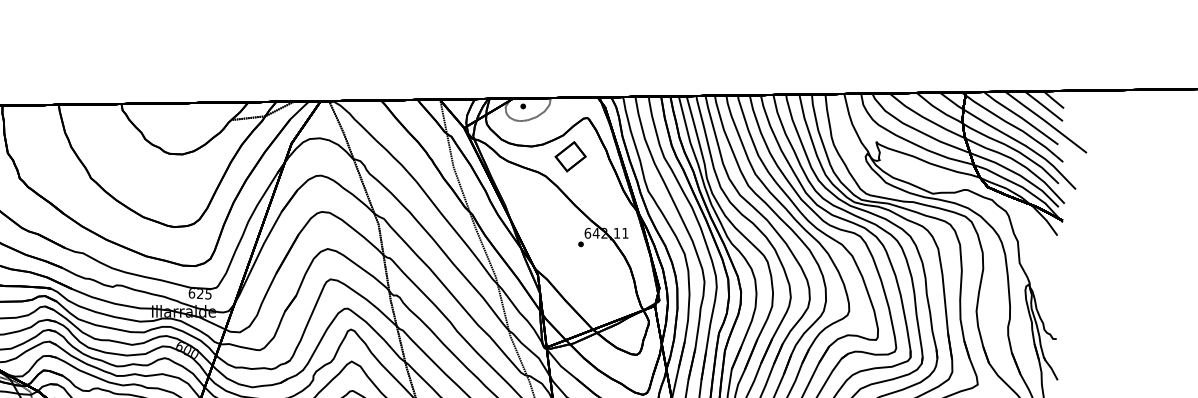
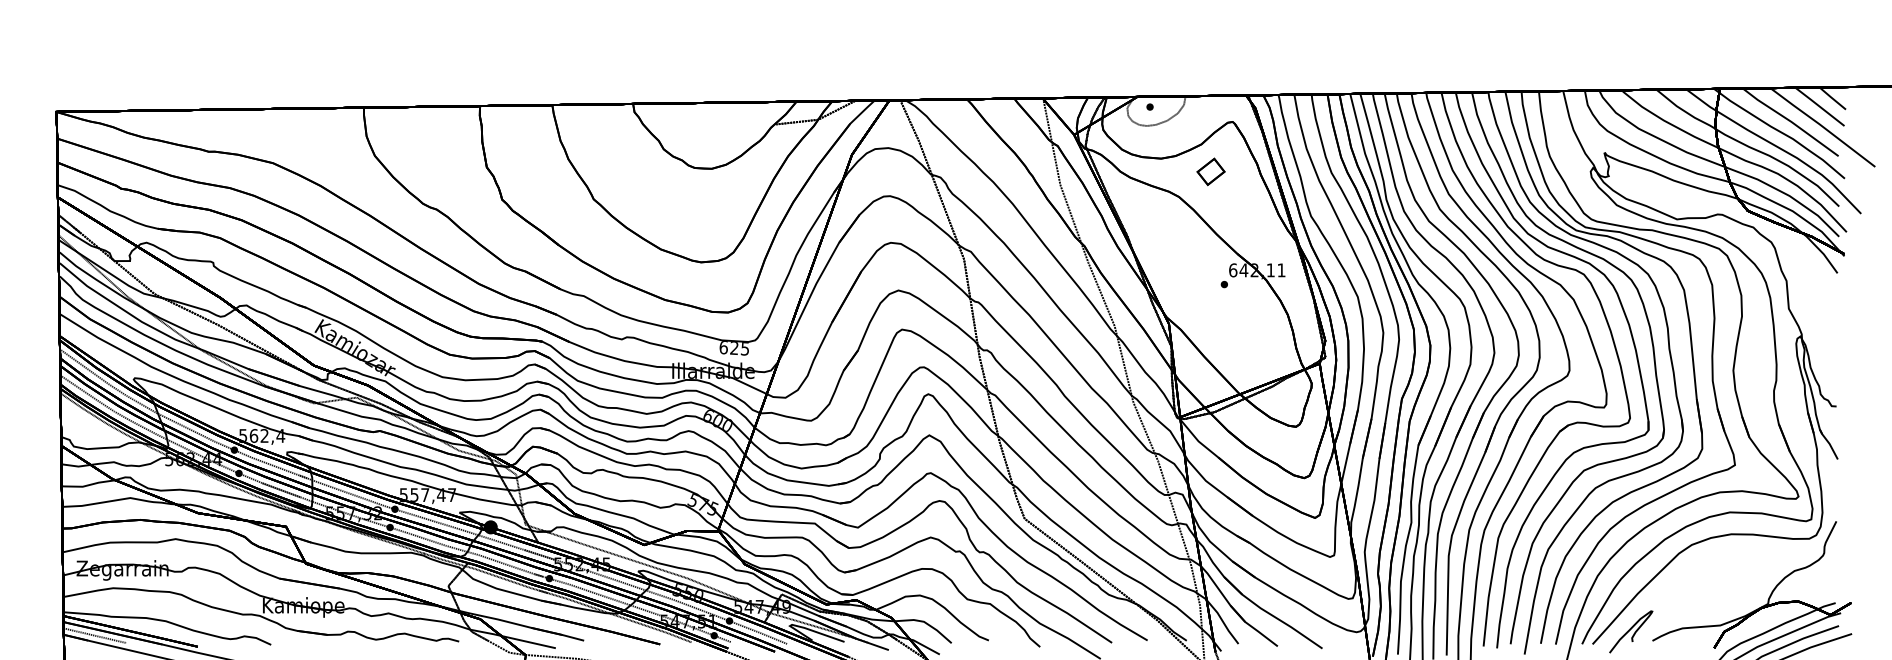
part: (570, 156) -> (1210, 171), size x0.7

